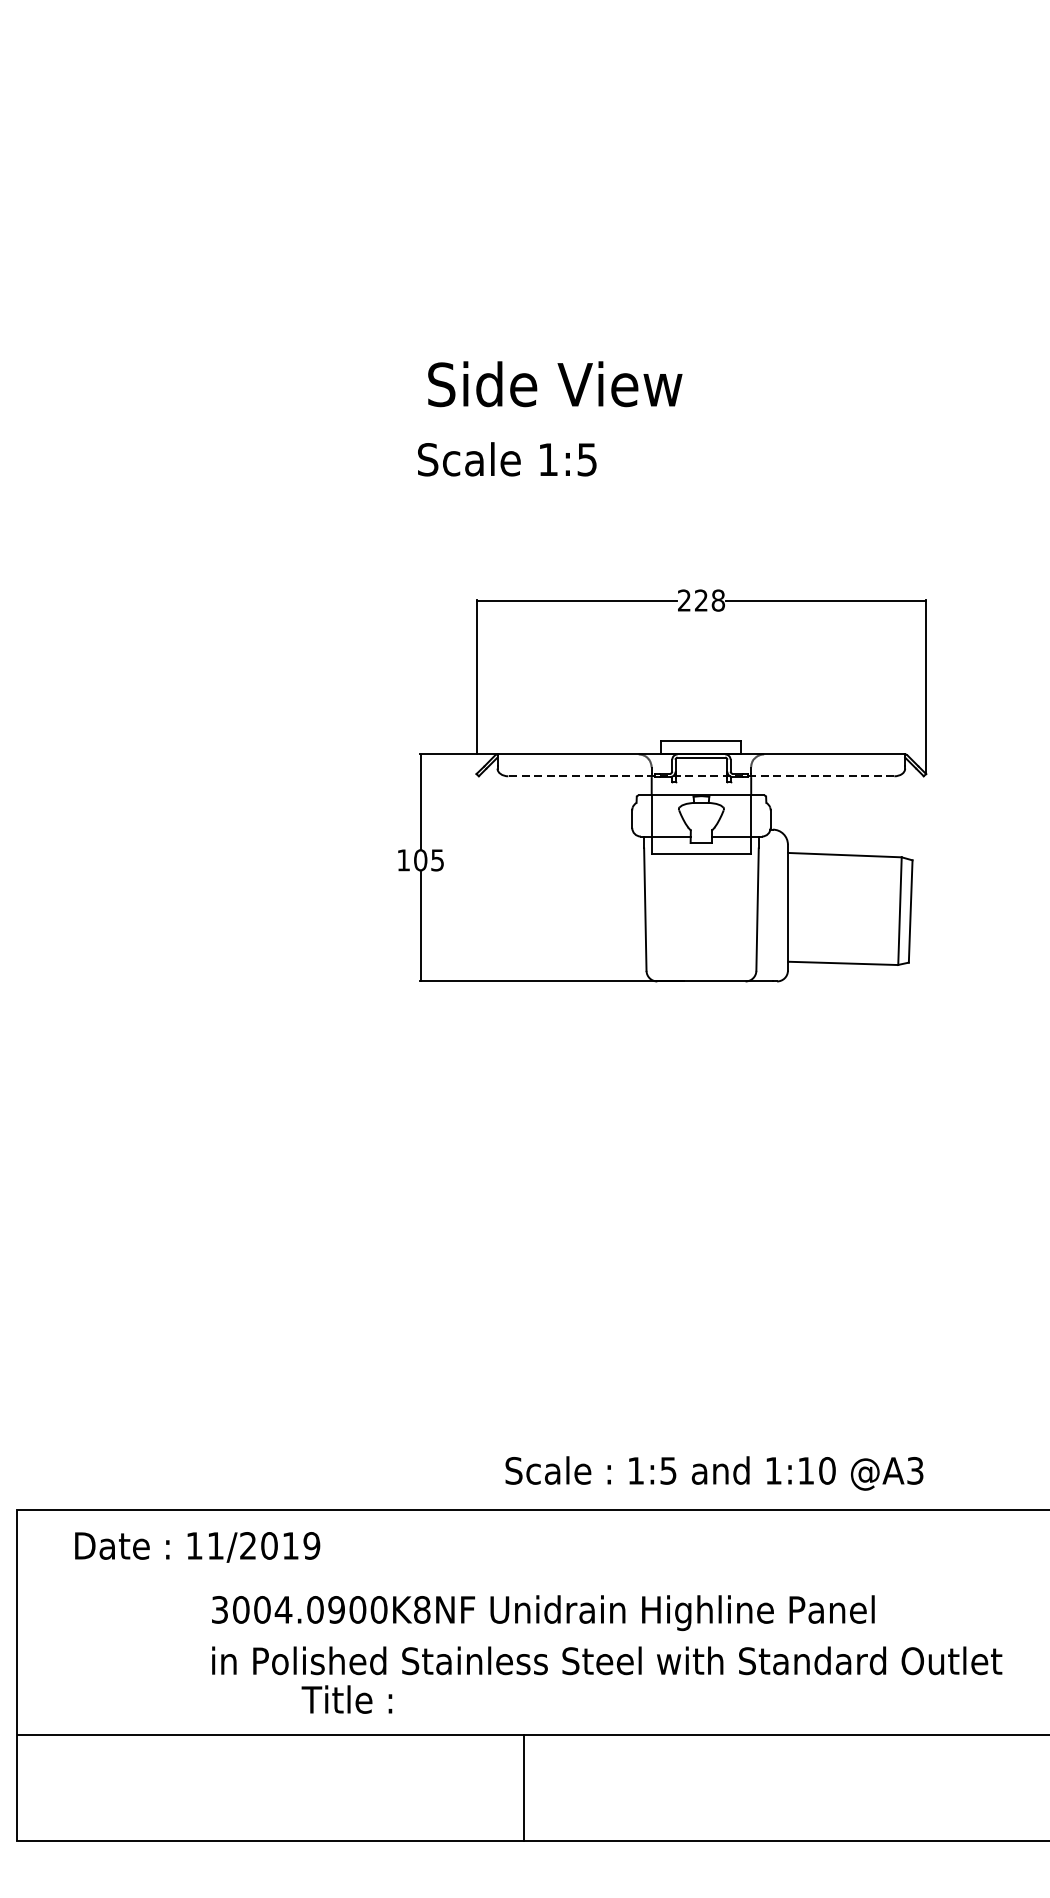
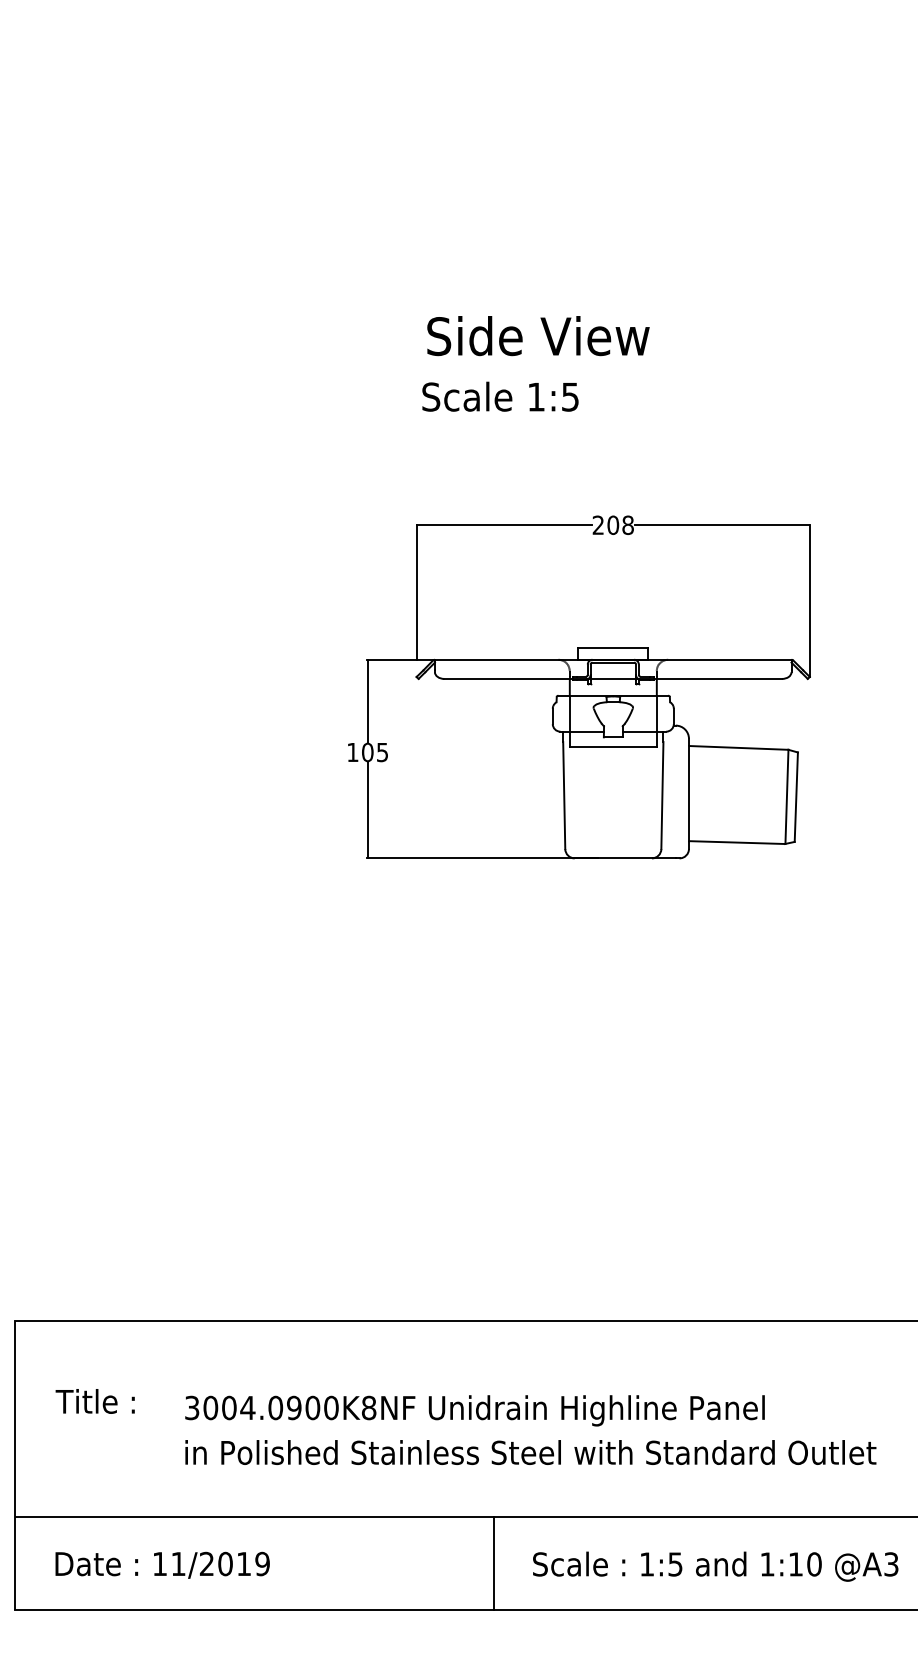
text: (555, 384) -> (538, 336), moved
text: (507, 459) -> (500, 396), moved
text: (701, 599) -> (613, 524), 228 -> 208
line: (701, 775) -> (613, 678), dashed -> solid
text: (714, 1473) -> (715, 1566), moved
text: (197, 1546) -> (162, 1564), moved
text: (346, 1699) -> (94, 1401), moved
line: (523, 1787) -> (493, 1563), moved

